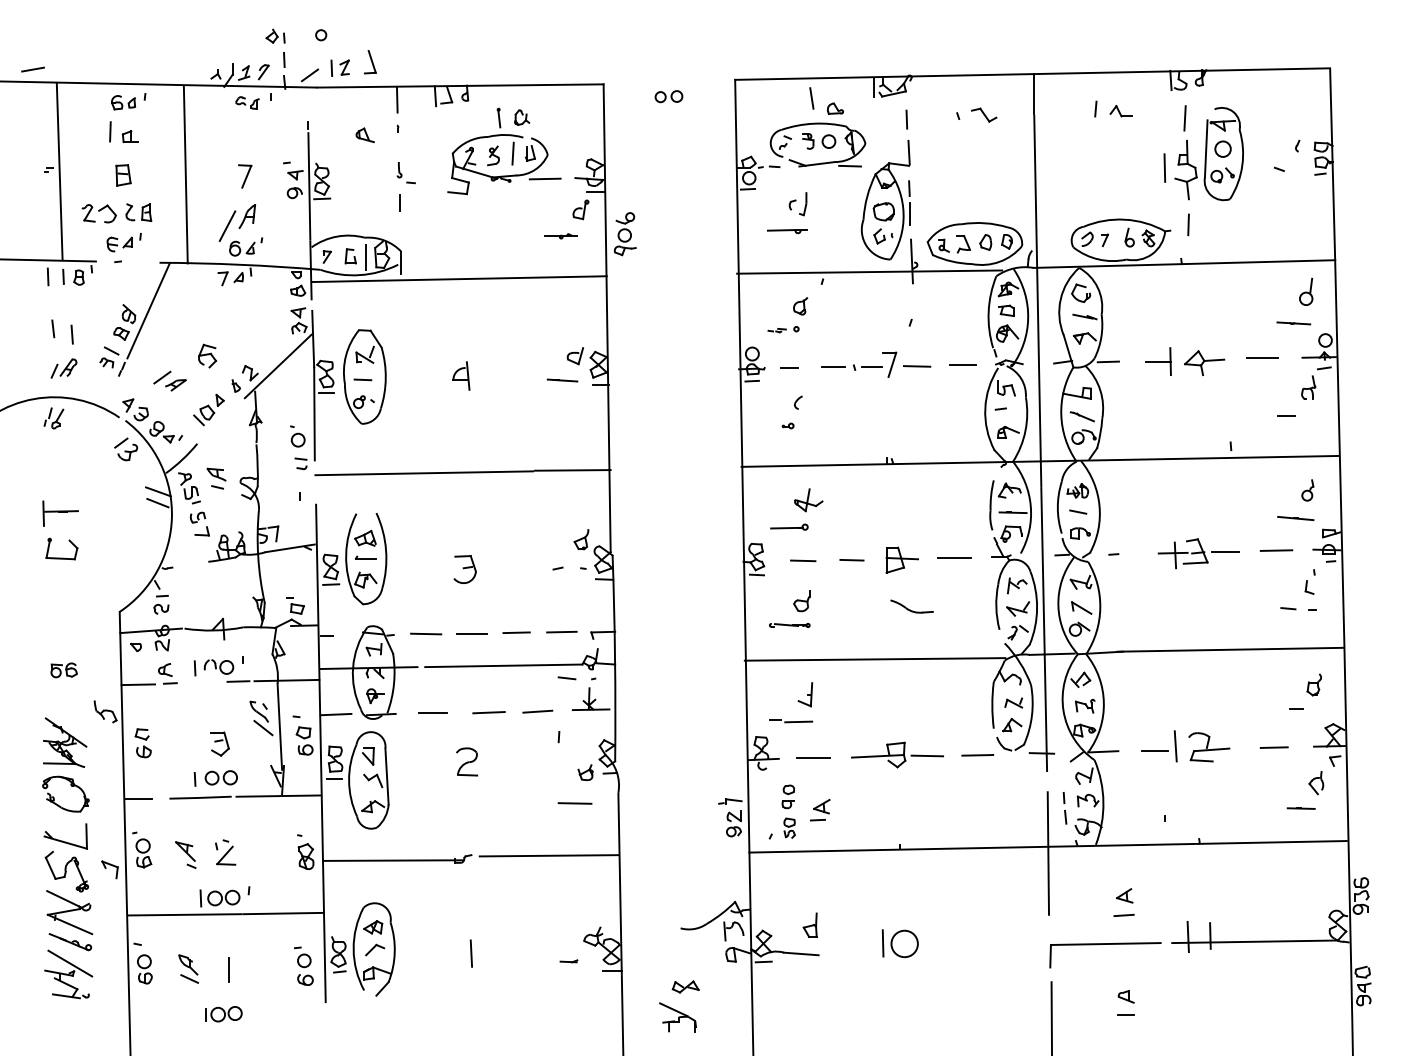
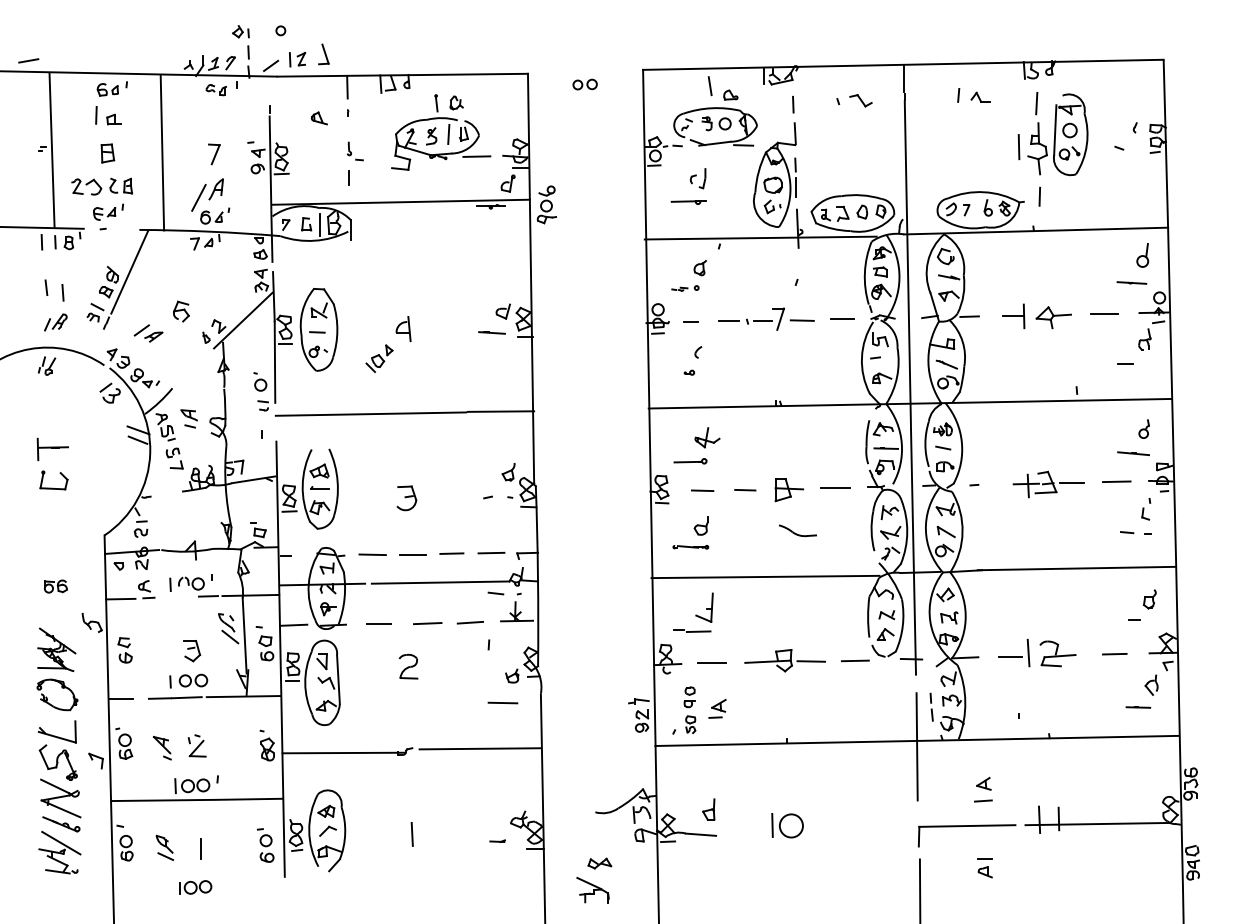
line: (459, 279) -> (401, 202), moved
part: (208, 409) -> (379, 358), moved
part: (805, 694) -> (704, 607), size x1.4
line: (1125, 1014) -> (984, 858), moved

